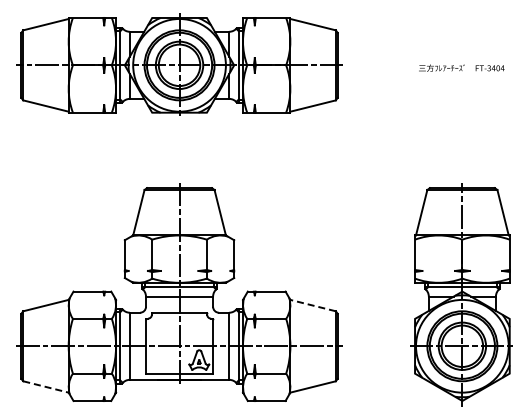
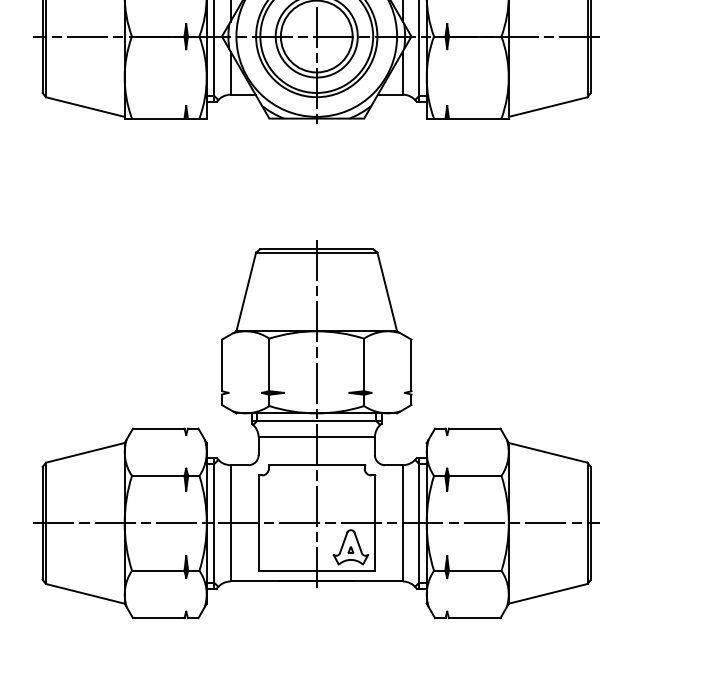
line: (312, 305) -> (547, 452), dashed -> solid
line: (46, 387) -> (86, 594), dashed -> solid

